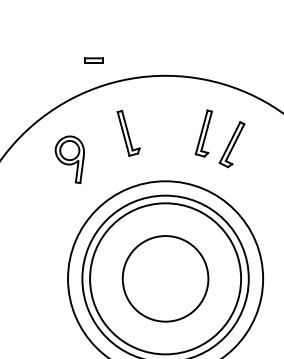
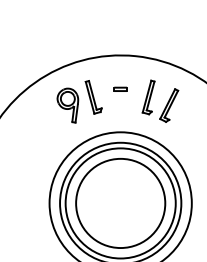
part: (93, 59) -> (120, 88), moved
part: (69, 159) -> (67, 105), moved
circle: (165, 278) -> (120, 203), size x1.43

